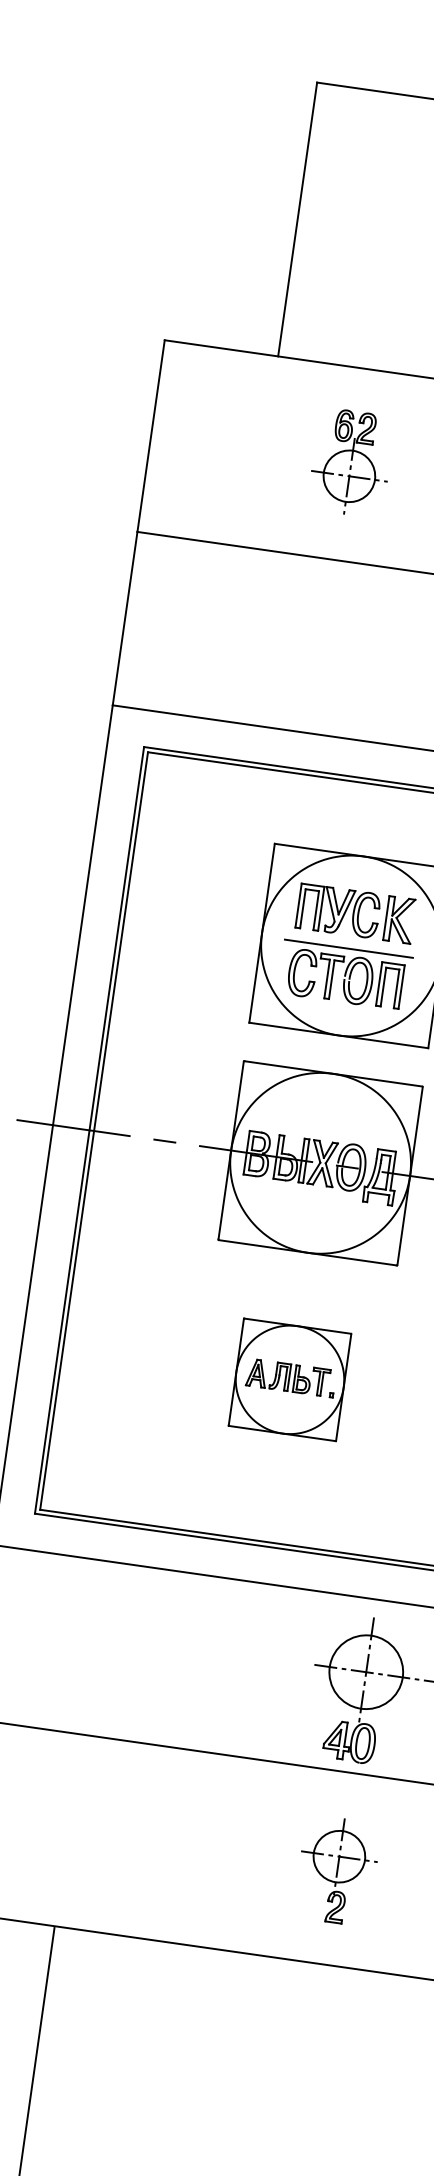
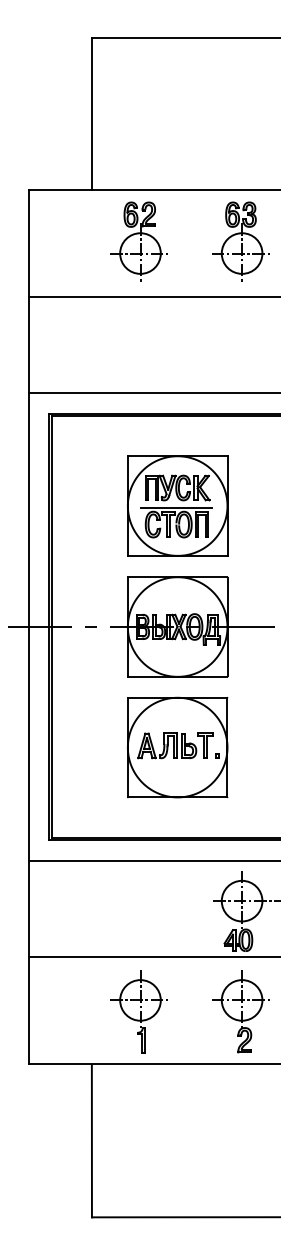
part: (348, 460) -> (138, 241), size x1.43
part: (289, 1379) -> (177, 747), size x1.67
part: (151, 1843) -> (138, 1011), added
part: (335, 1870) -> (240, 1011), size x1.43

